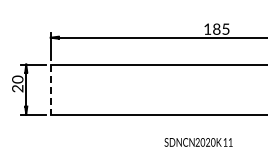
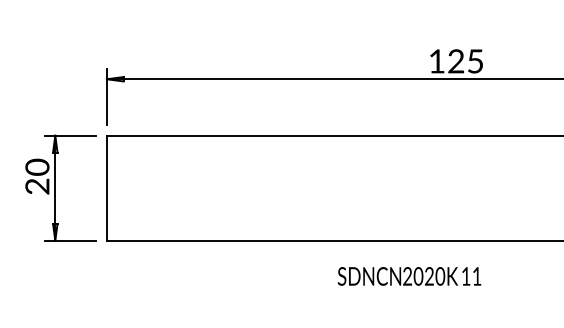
text: (216, 29) -> (455, 61), 185 -> 125
line: (50, 89) -> (106, 188), dashed -> solid
text: (198, 142) -> (409, 276), moved

